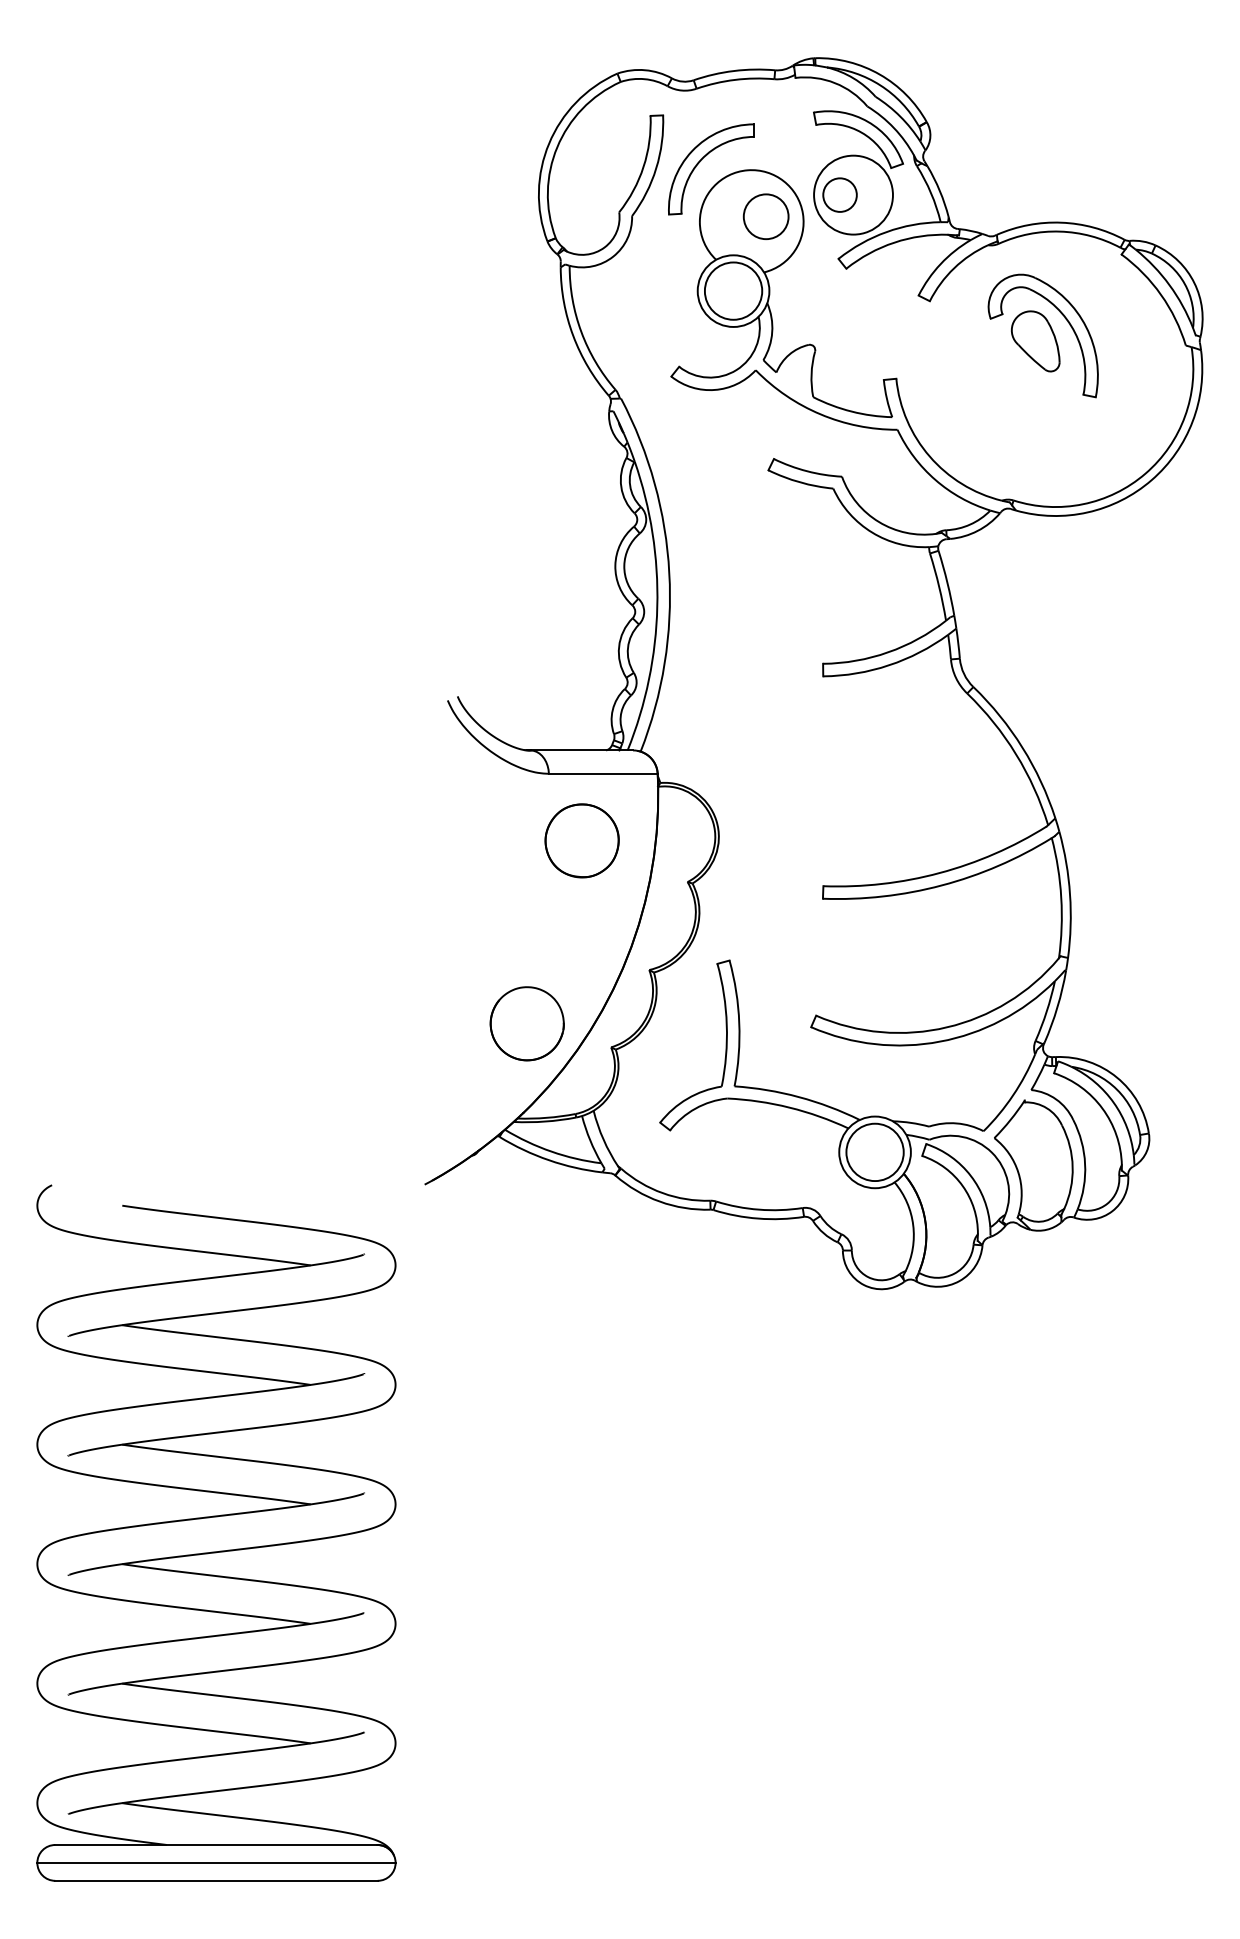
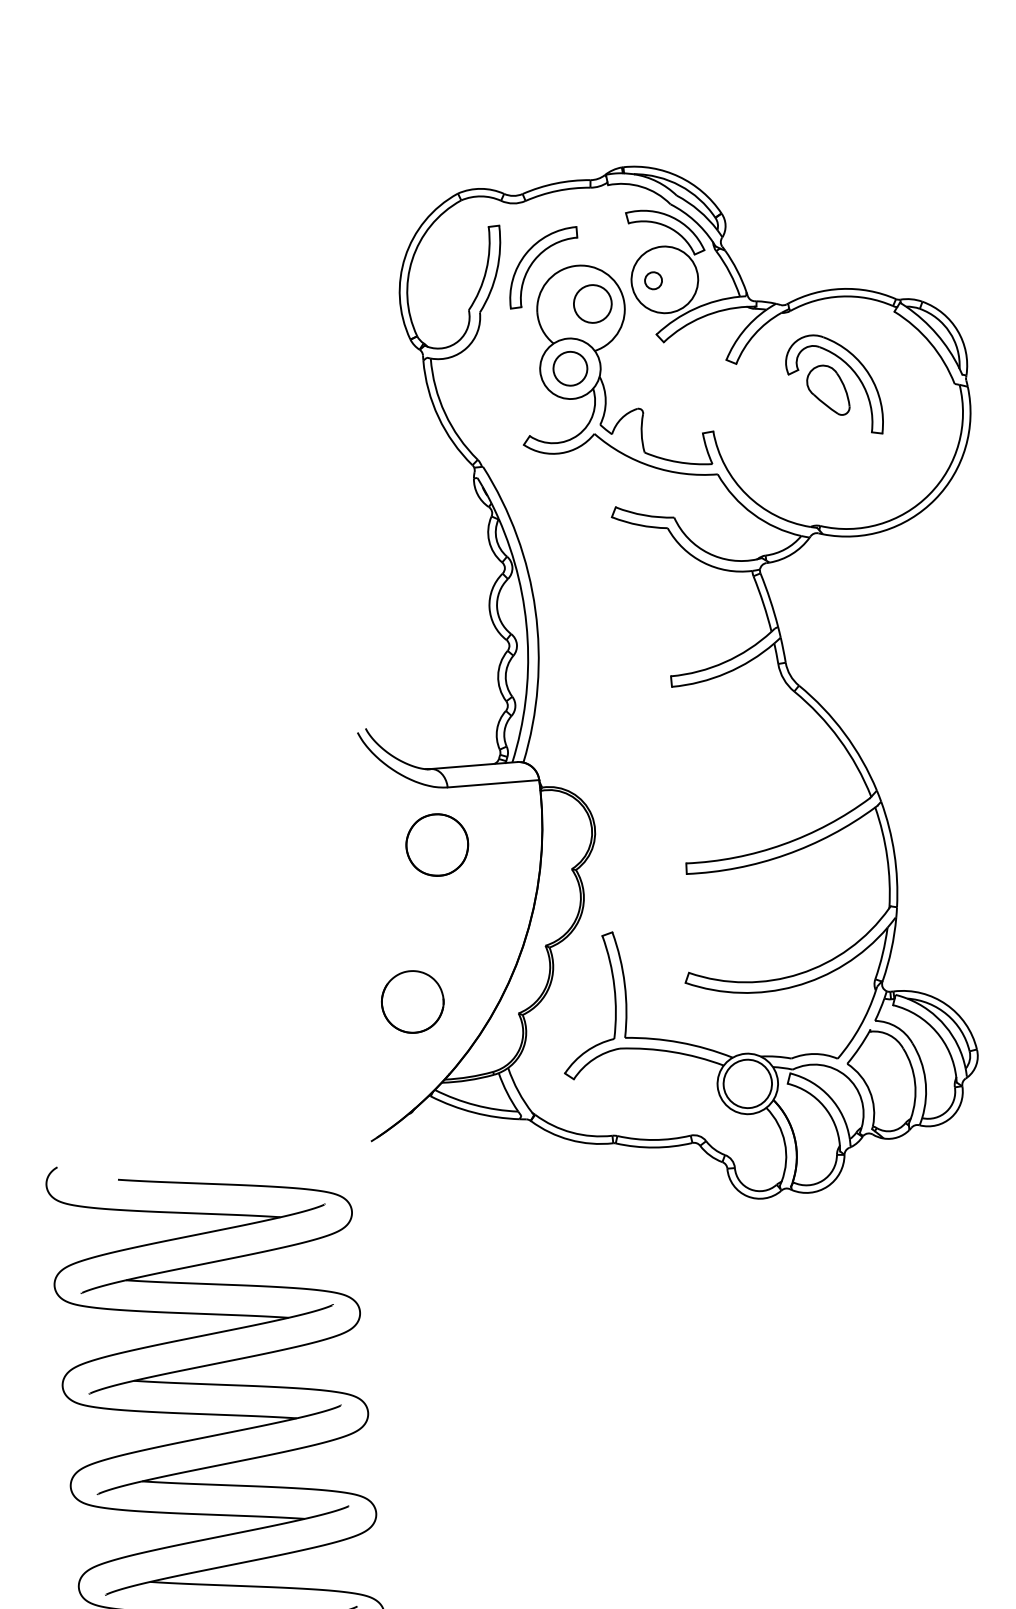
circle: (839, 194) -> (653, 280), size x0.6
circle: (733, 290) -> (570, 368), size x0.7
part: (581, 840) -> (436, 844), moved
part: (526, 1023) -> (412, 1001), moved

